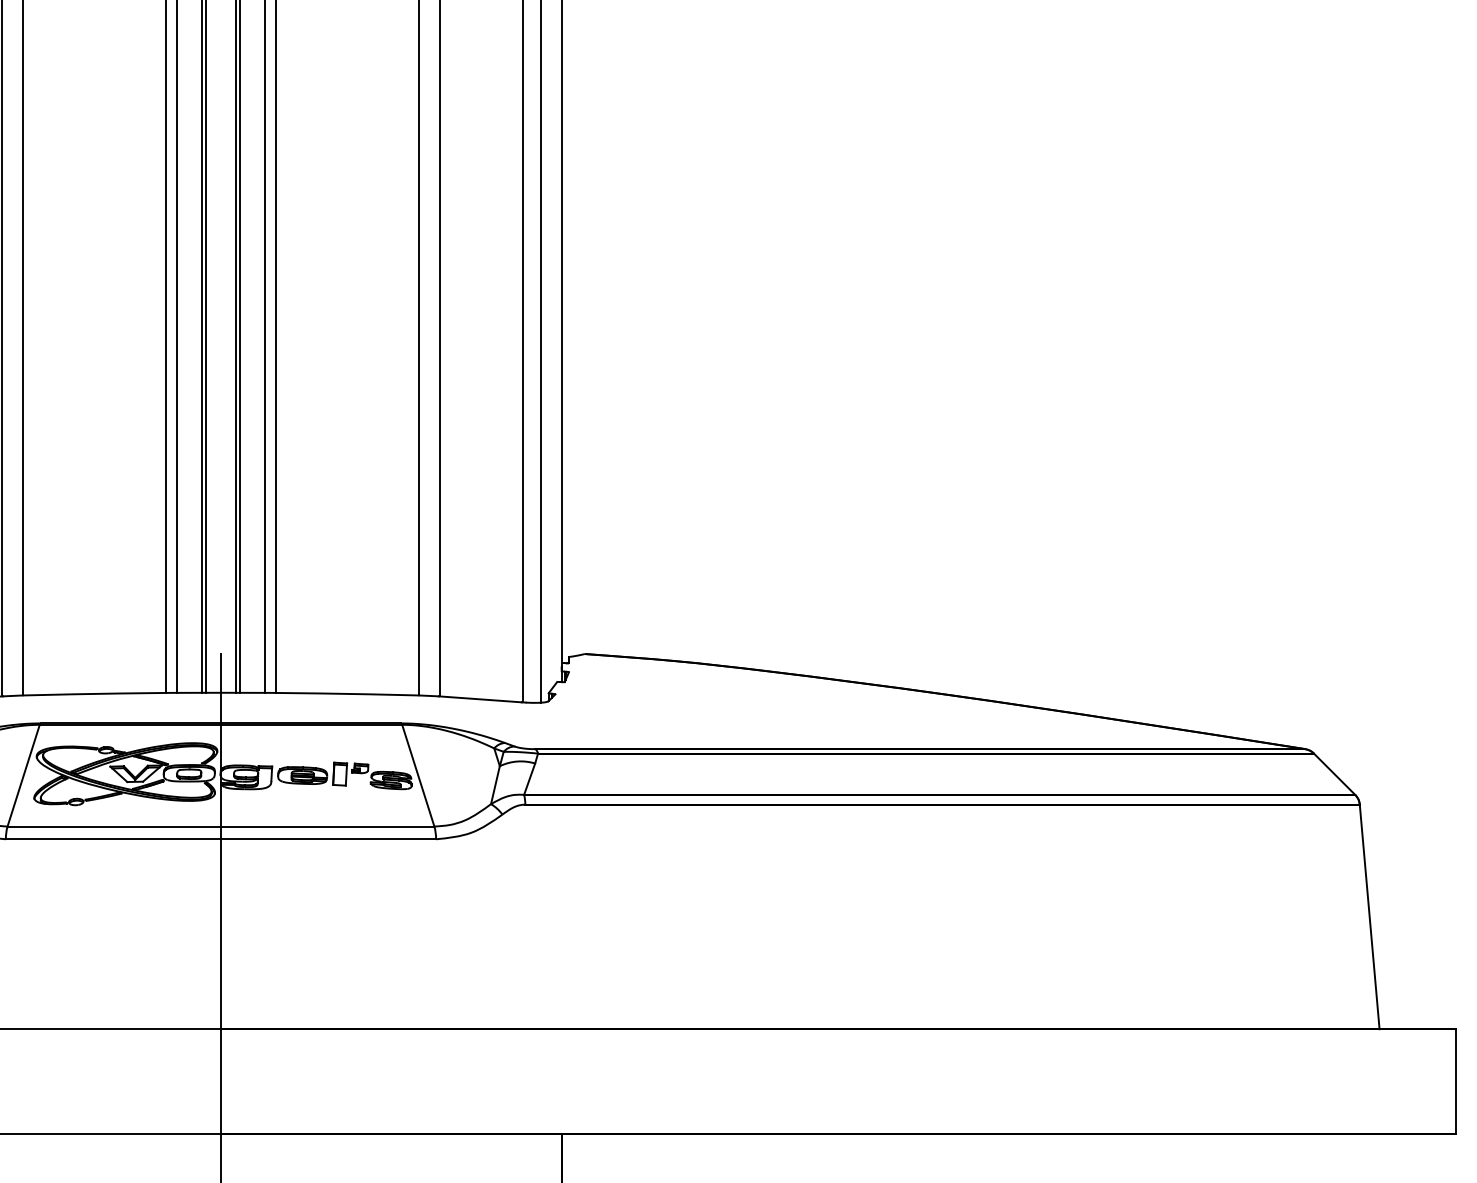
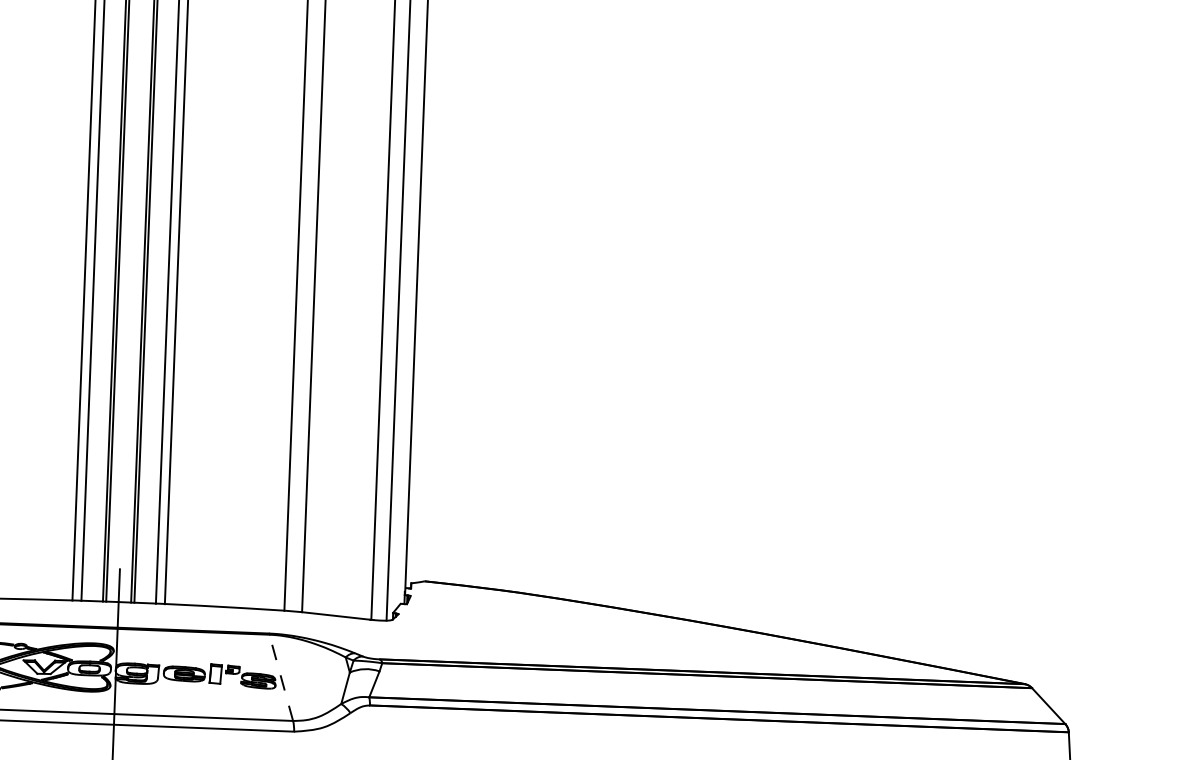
line: (418, 775) -> (281, 677), solid -> dashed

